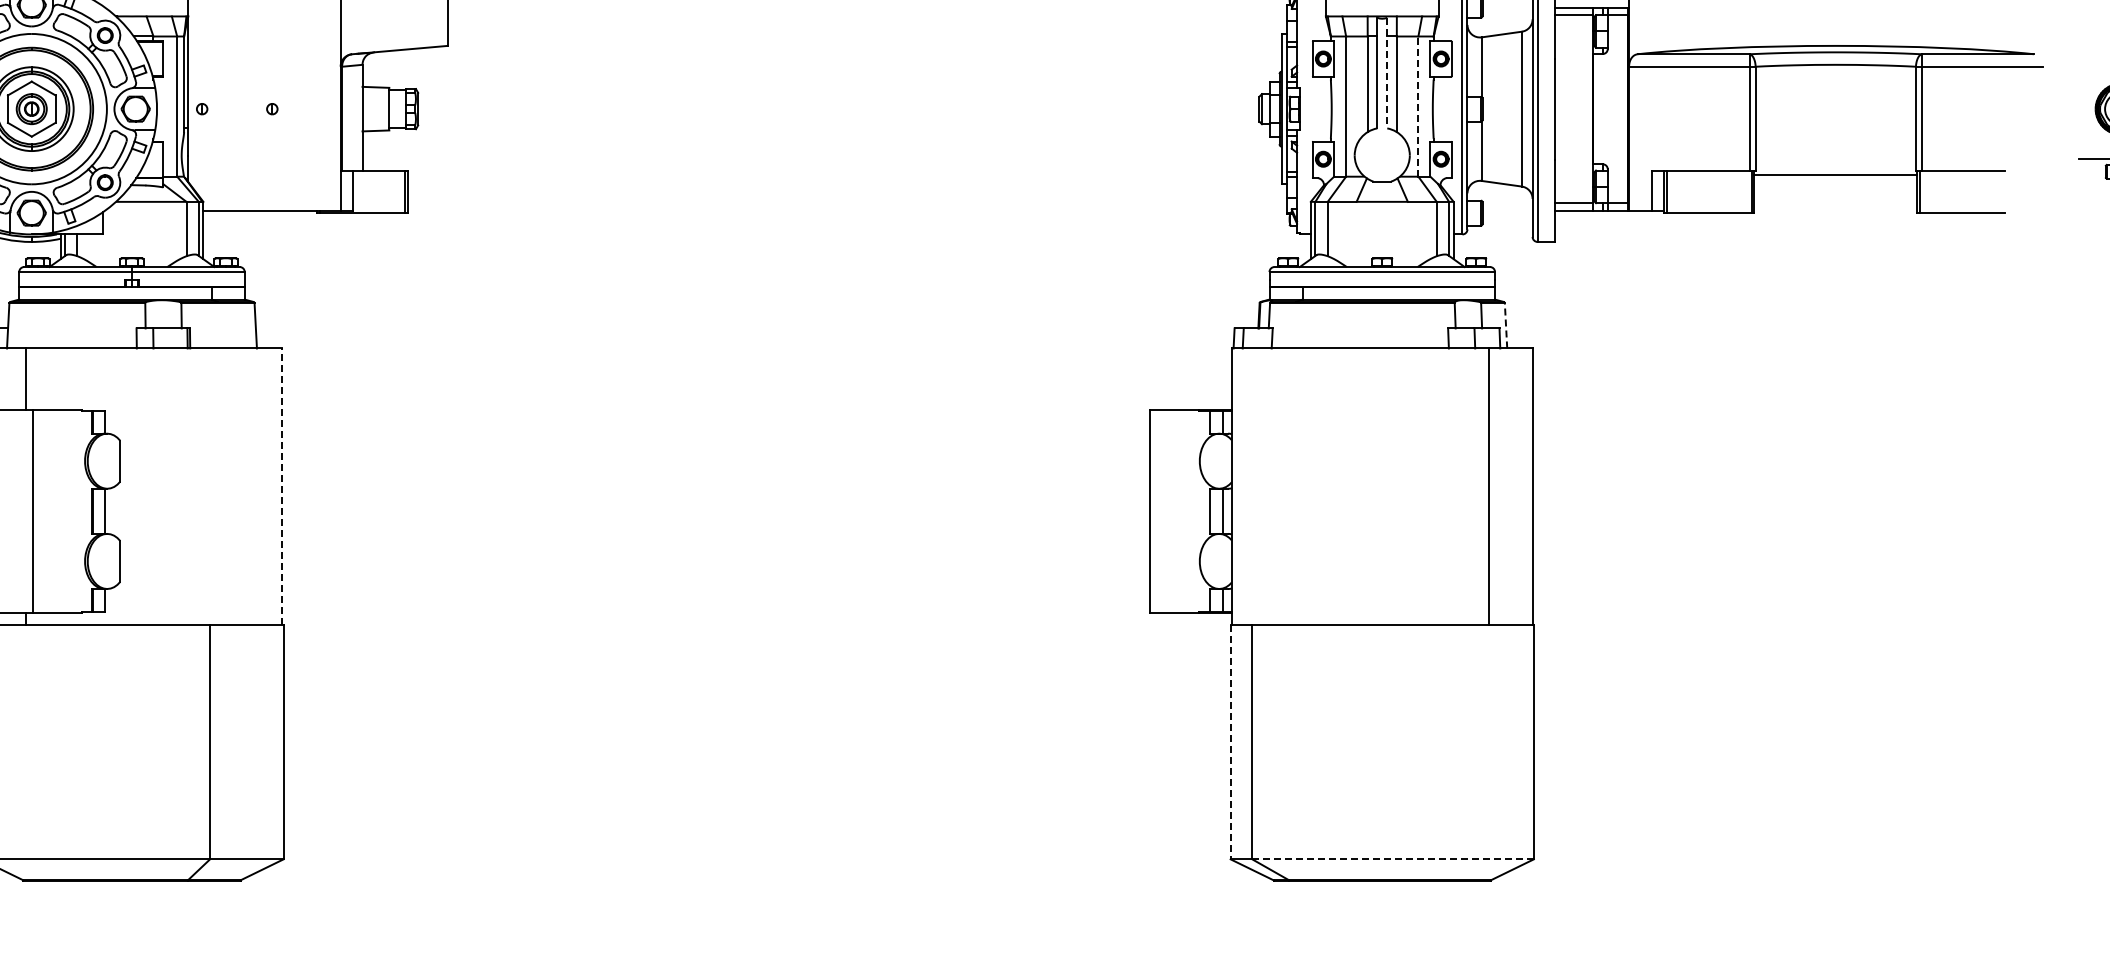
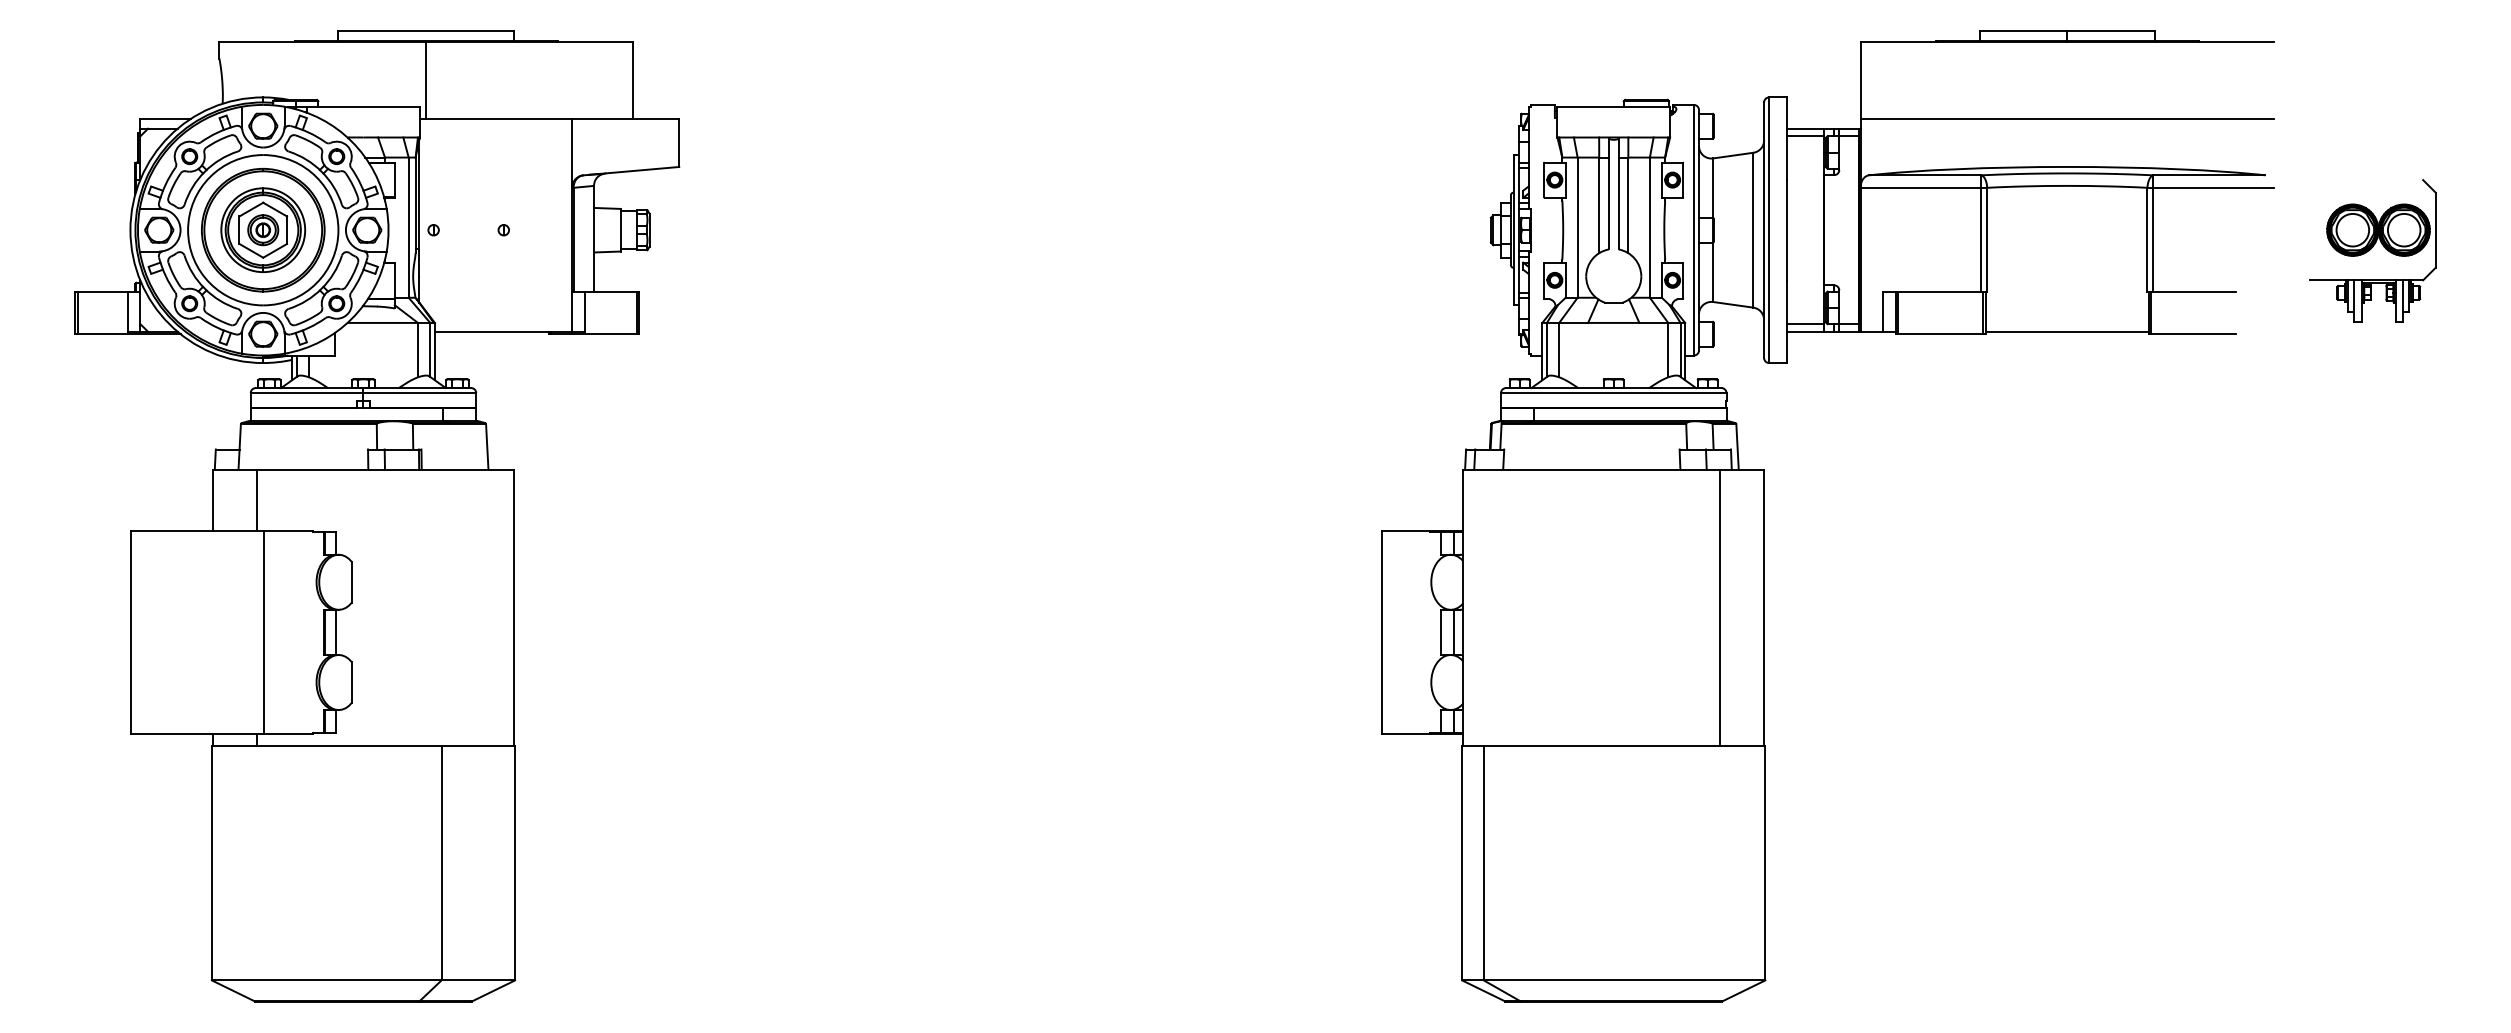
line: (1387, 73) -> (1618, 194), dashed -> solid
line: (1418, 106) -> (1649, 227), dashed -> solid
line: (1835, 174) -> (2066, 331), moved
line: (1506, 325) -> (1737, 446), dashed -> solid
line: (282, 486) -> (513, 607), dashed -> solid
line: (1231, 742) -> (1462, 863), dashed -> solid
line: (1393, 859) -> (1624, 980), dashed -> solid

